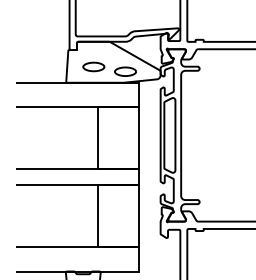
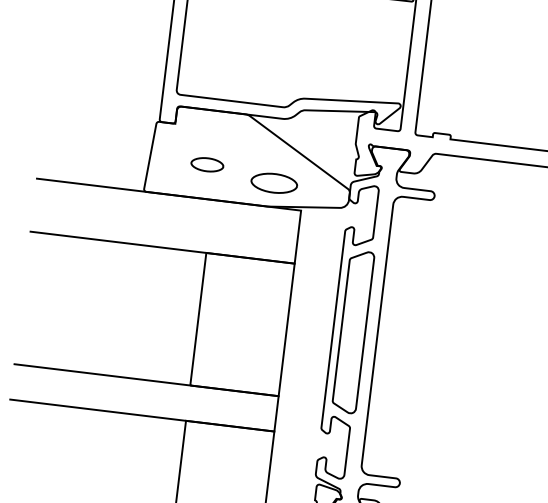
part: (93, 66) -> (206, 163), size x0.7

